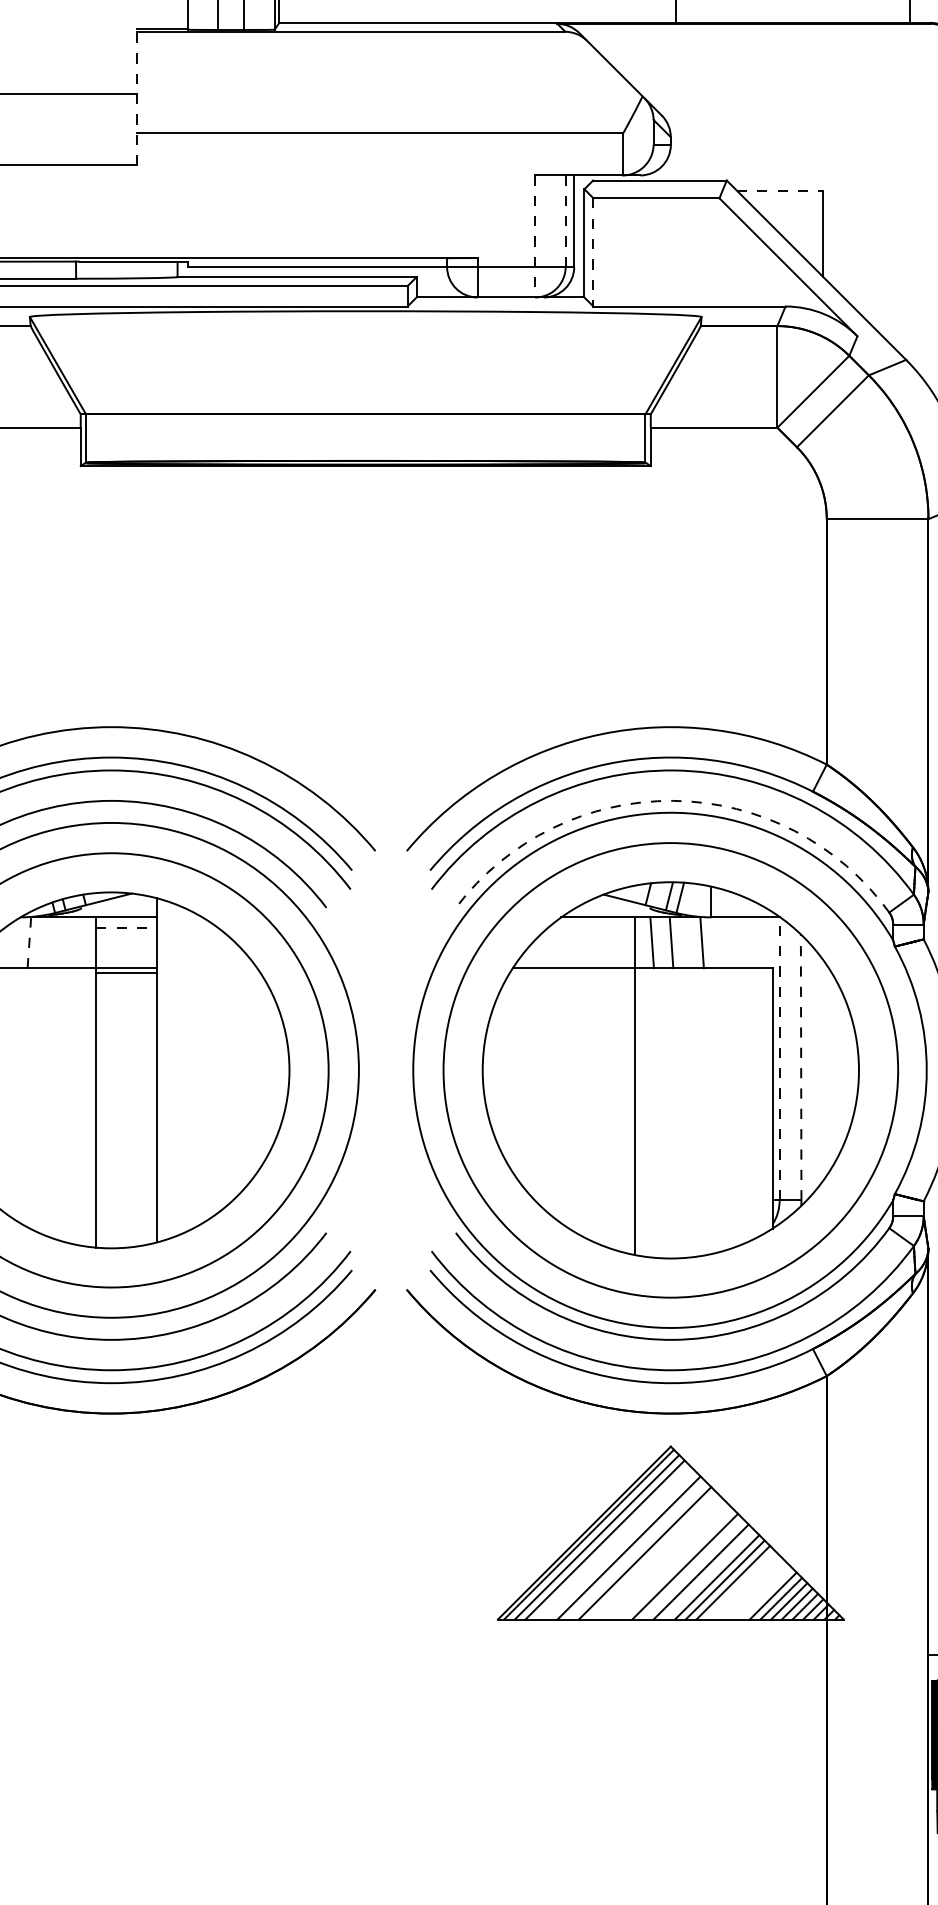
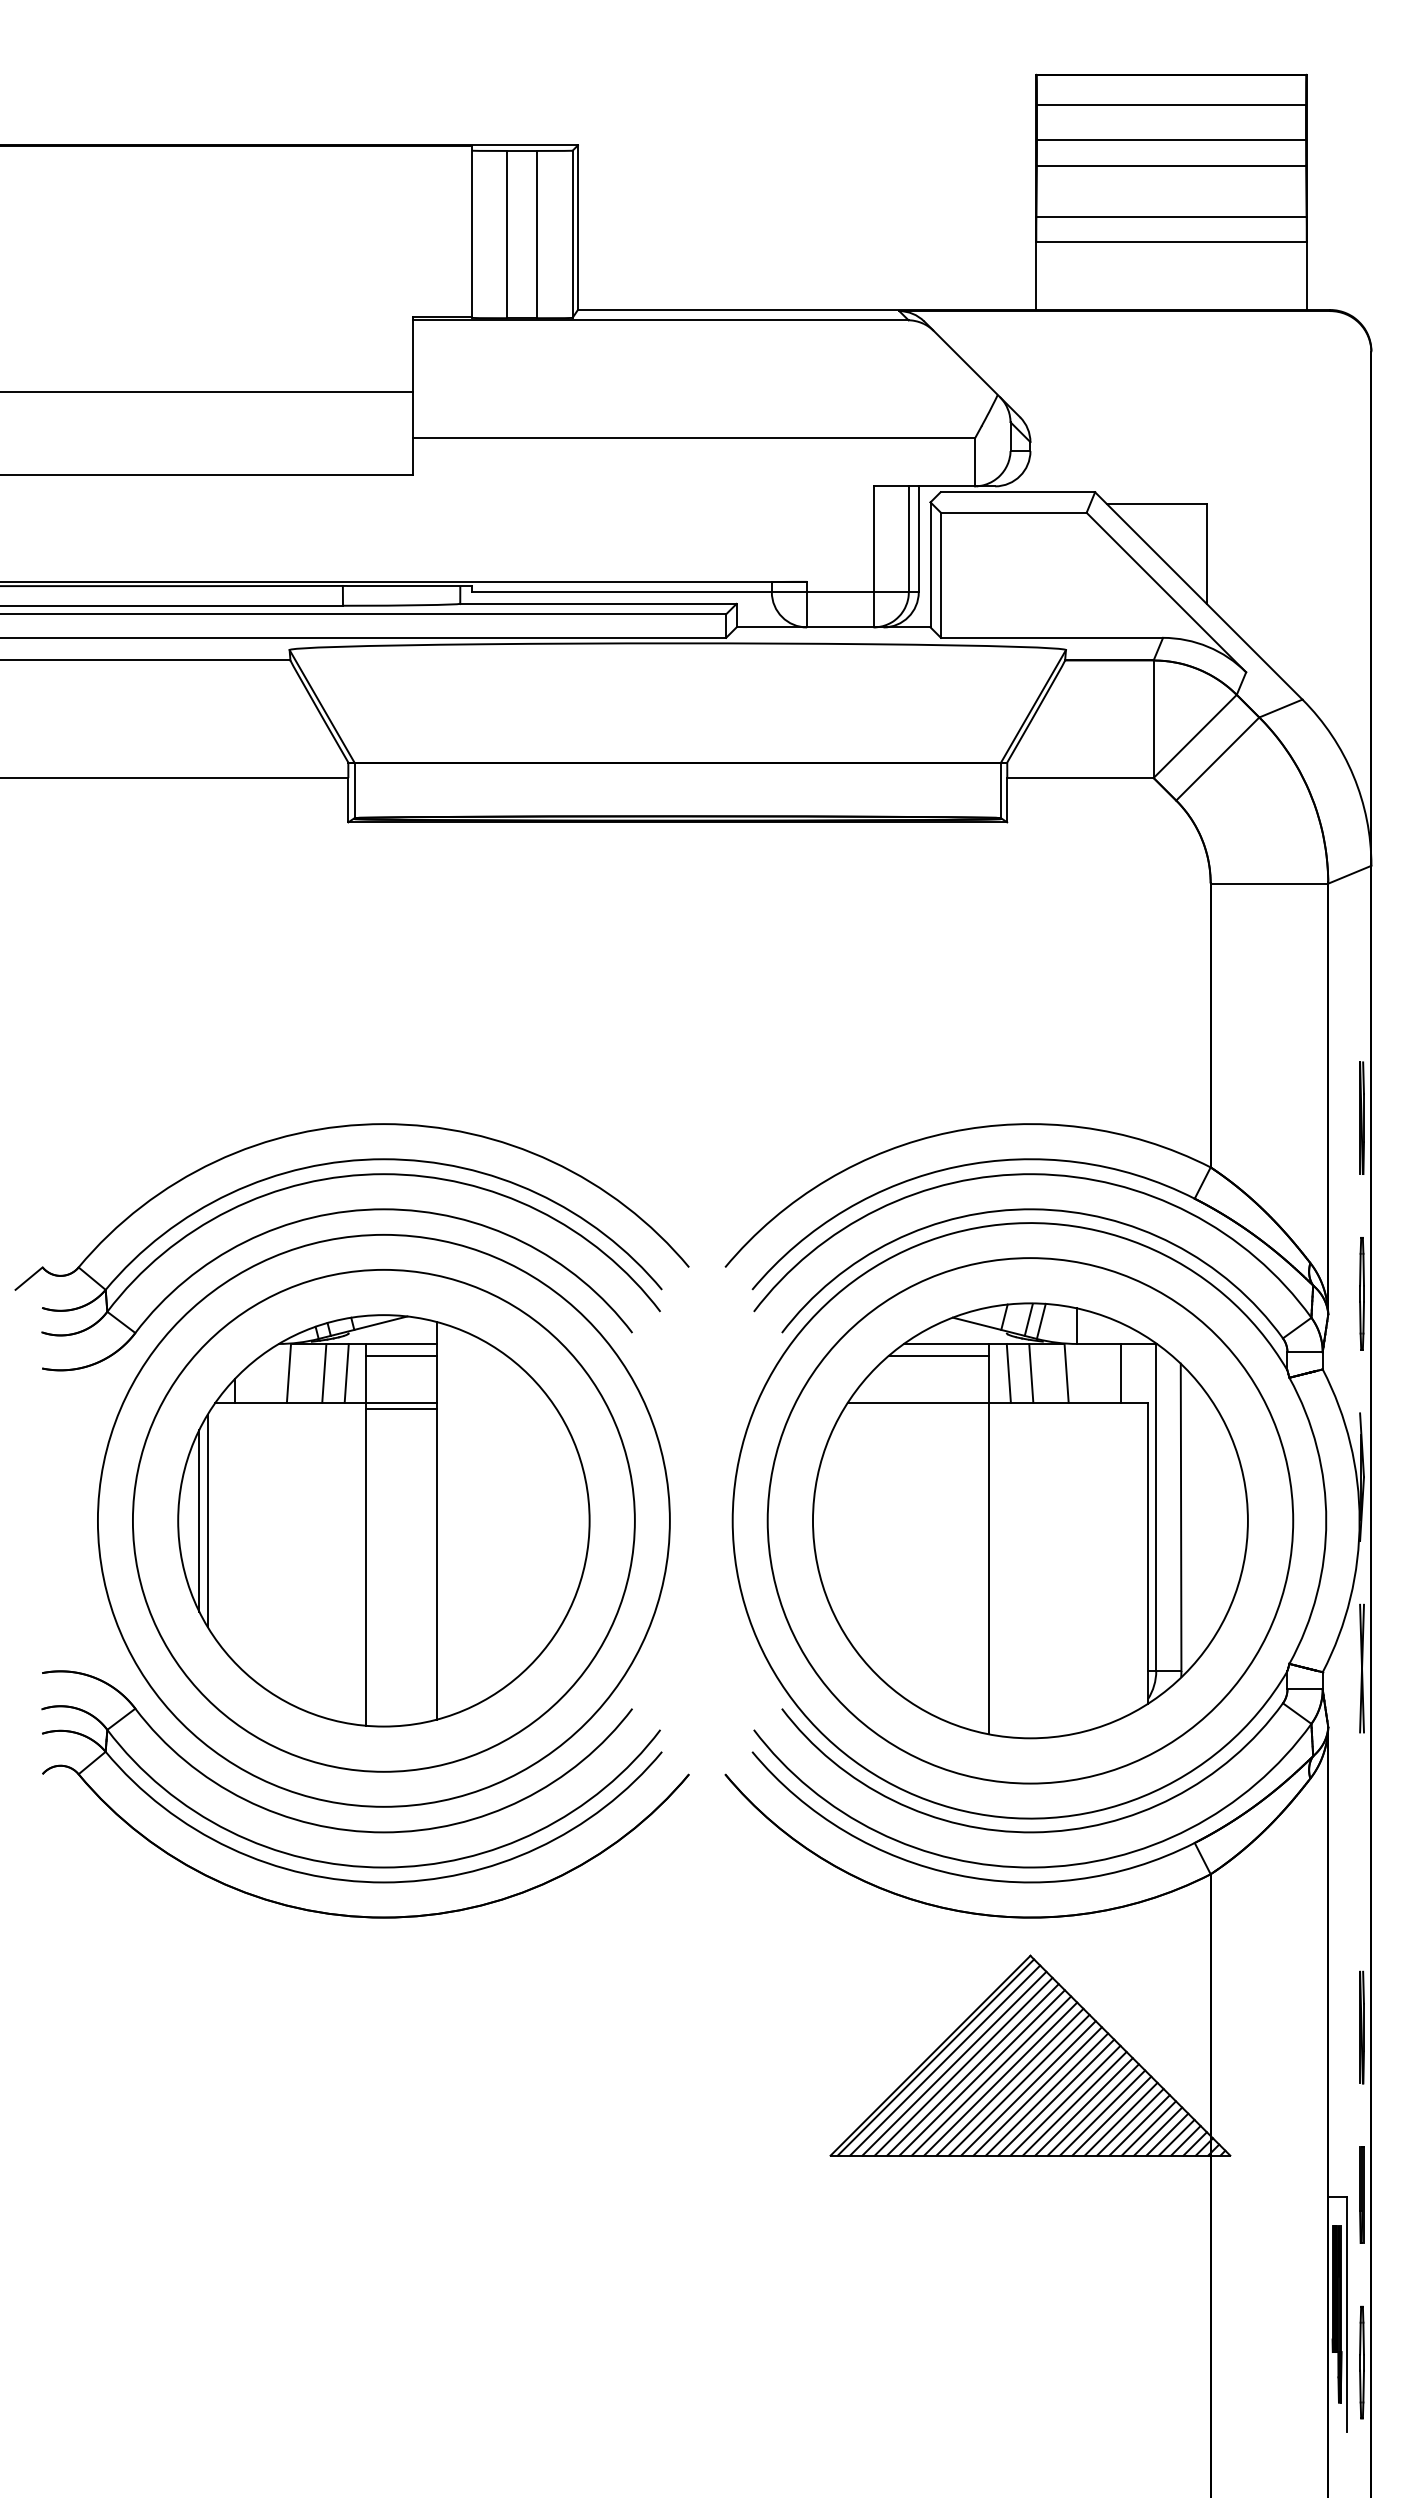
line: (137, 96) -> (413, 395), dashed -> solid
line: (779, 191) -> (1156, 504), dashed -> solid
line: (565, 221) -> (908, 539), dashed -> solid
line: (535, 236) -> (873, 556), dashed -> solid
line: (593, 252) -> (941, 575), dashed -> solid
arc: (673, 801) -> (1033, 1209), dashed -> solid
line: (127, 927) -> (402, 1355), dashed -> solid
line: (591, 927) -> (938, 1355), added
line: (28, 942) -> (288, 1373), dashed -> solid
line: (60, 942) -> (324, 1372), added
line: (79, 942) -> (346, 1372), added
line: (749, 942) -> (1121, 1372), added
line: (779, 1058) -> (1156, 1507), dashed -> solid
line: (801, 1067) -> (1181, 1517), dashed -> solid
line: (612, 1542) -> (963, 2066), added
line: (620, 1545) -> (972, 2069), added
line: (637, 1550) -> (991, 2075), added
line: (652, 1555) -> (1009, 2081), added
line: (660, 1557) -> (1018, 2084), added
line: (669, 1561) -> (1028, 2088), added
line: (676, 1564) -> (1037, 2091), added
line: (693, 1569) -> (1056, 2097), added
line: (708, 1574) -> (1074, 2103), added
line: (740, 1584) -> (1111, 2115), added
line: (748, 1587) -> (1120, 2118), added
line: (757, 1590) -> (1130, 2121), added
line: (765, 1593) -> (1139, 2125), added

